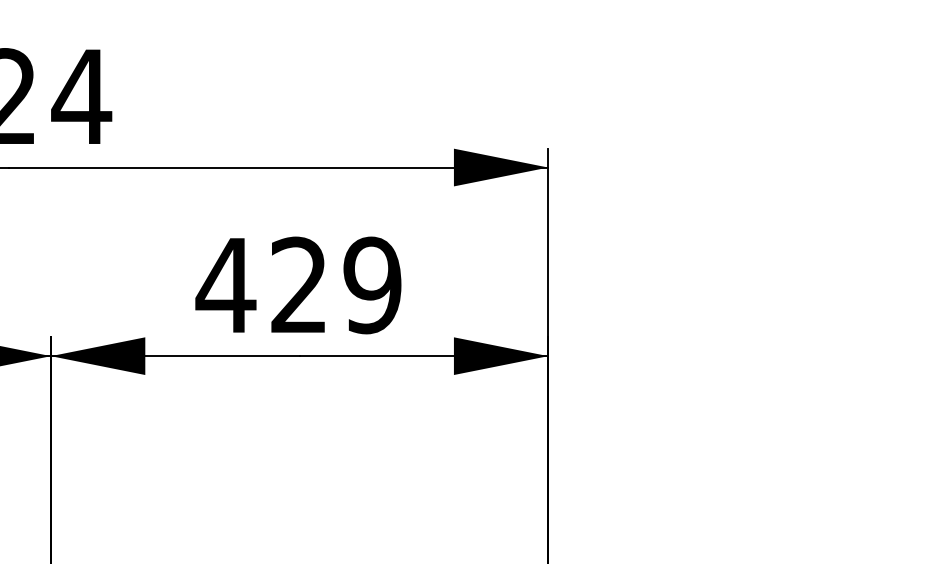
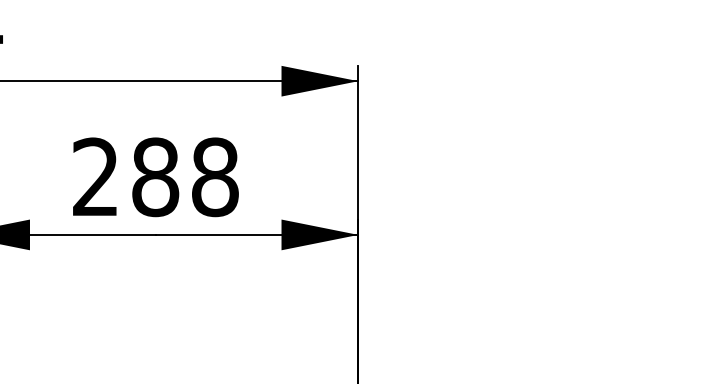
text: (298, 285) -> (154, 177), 429 -> 288

